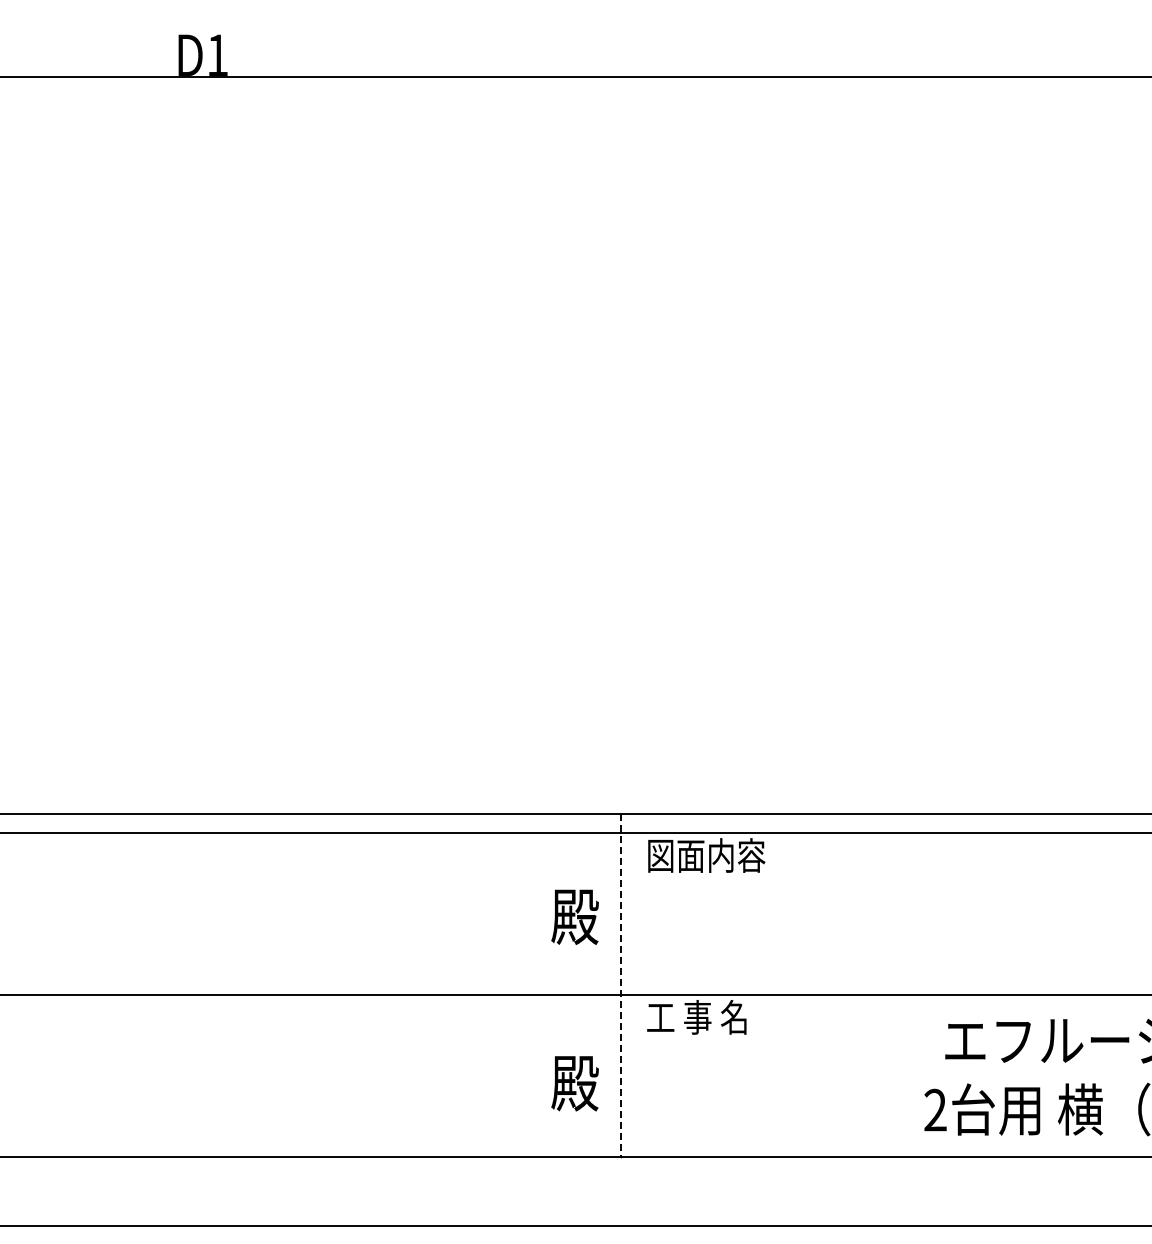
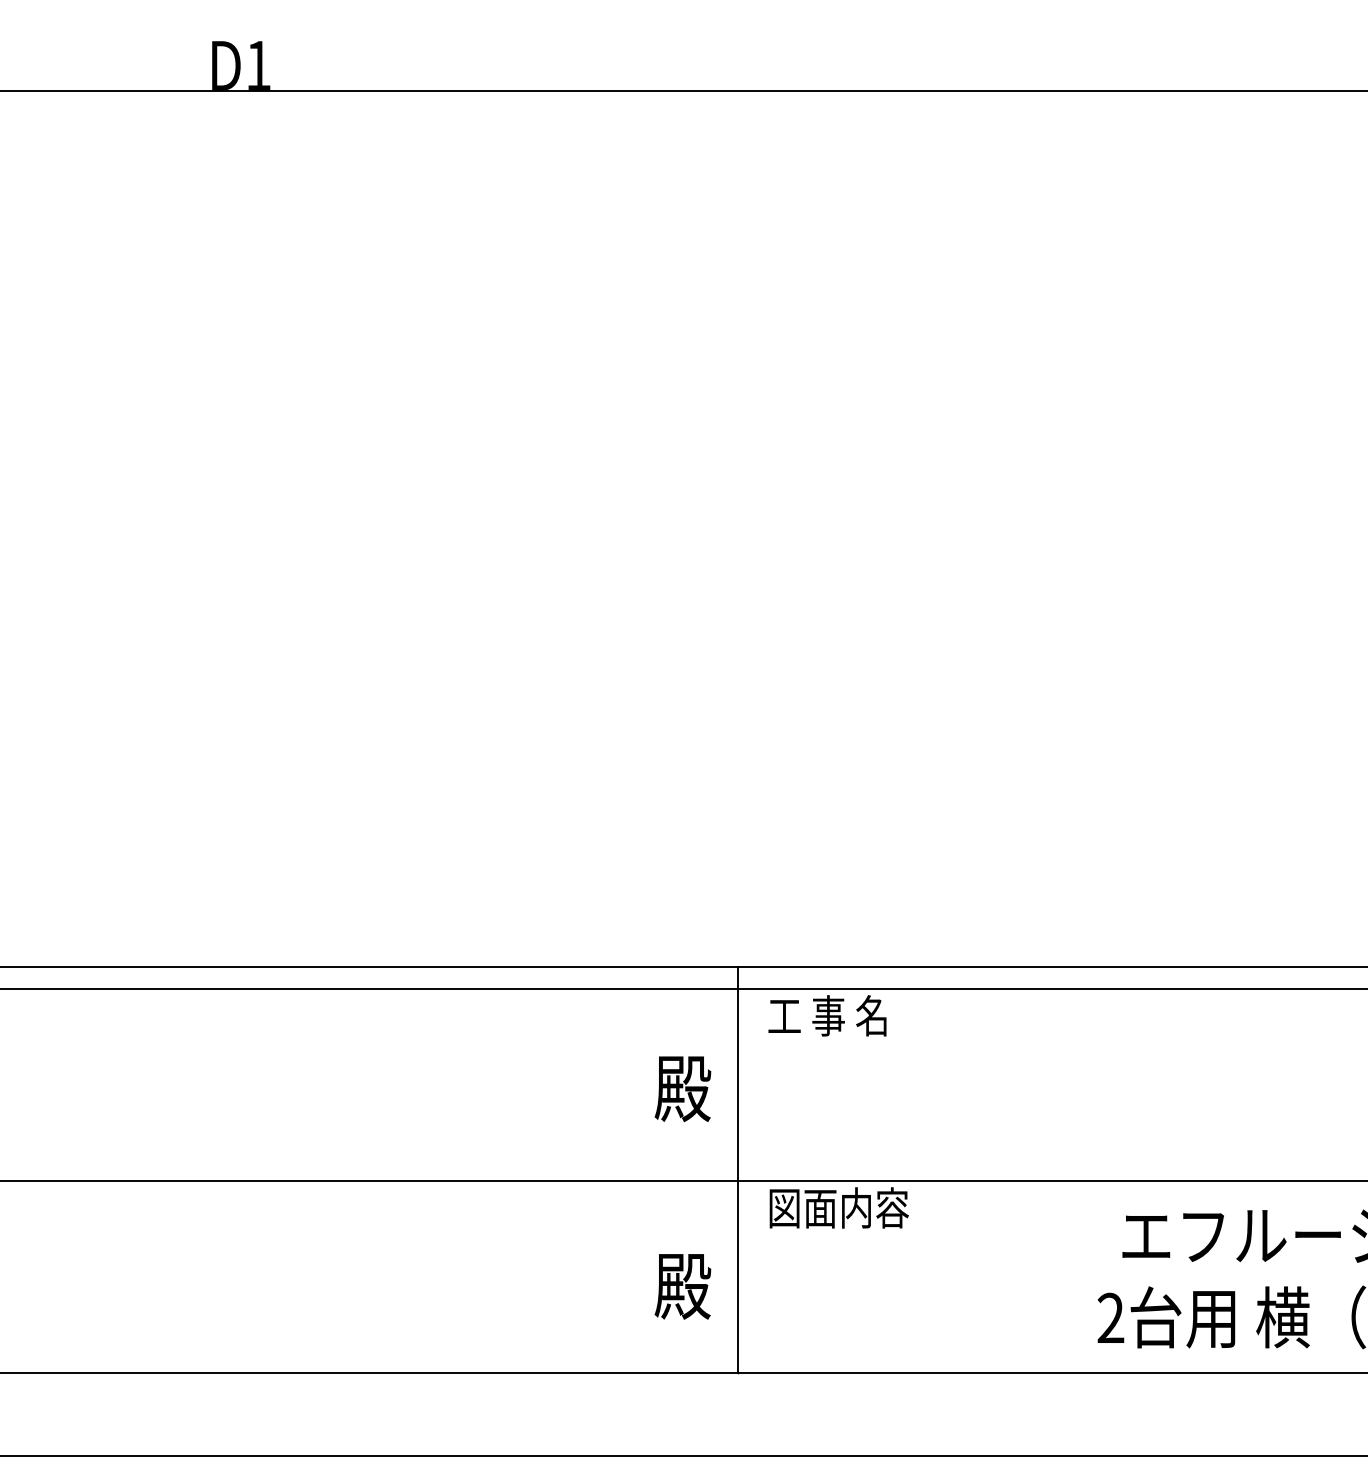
text: (706, 855) -> (838, 1015), 図面内容 -> 工 事 名
line: (621, 985) -> (738, 1170), dashed -> solid
text: (706, 1017) -> (838, 1208), 工 事 名 -> 図面内容

